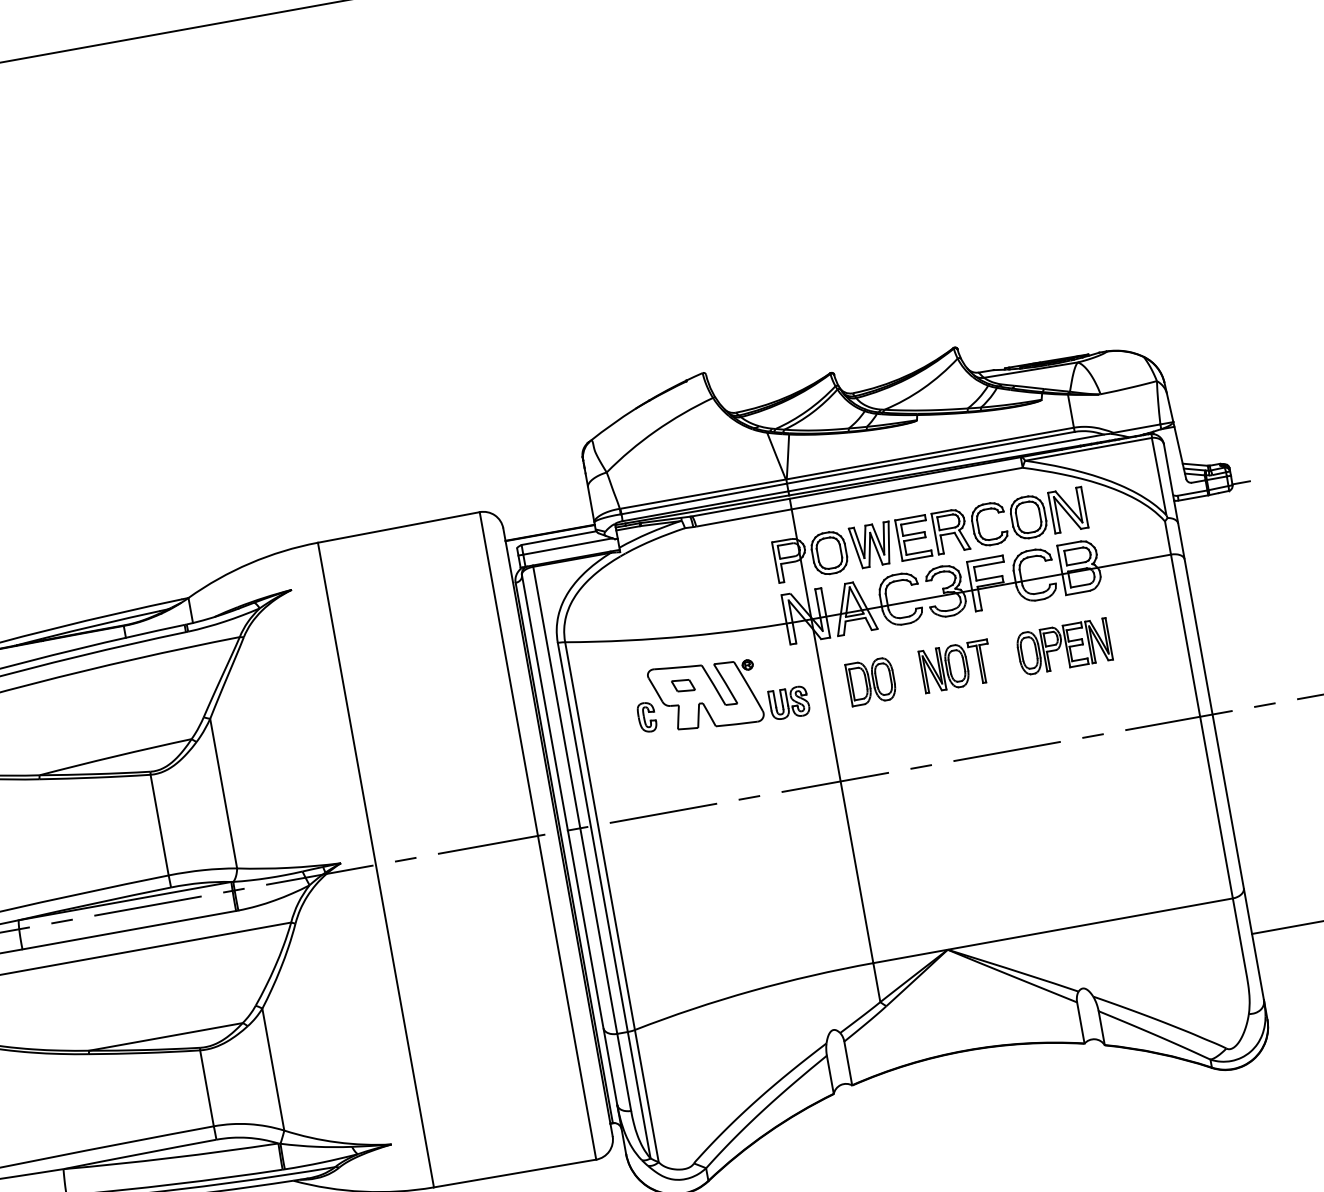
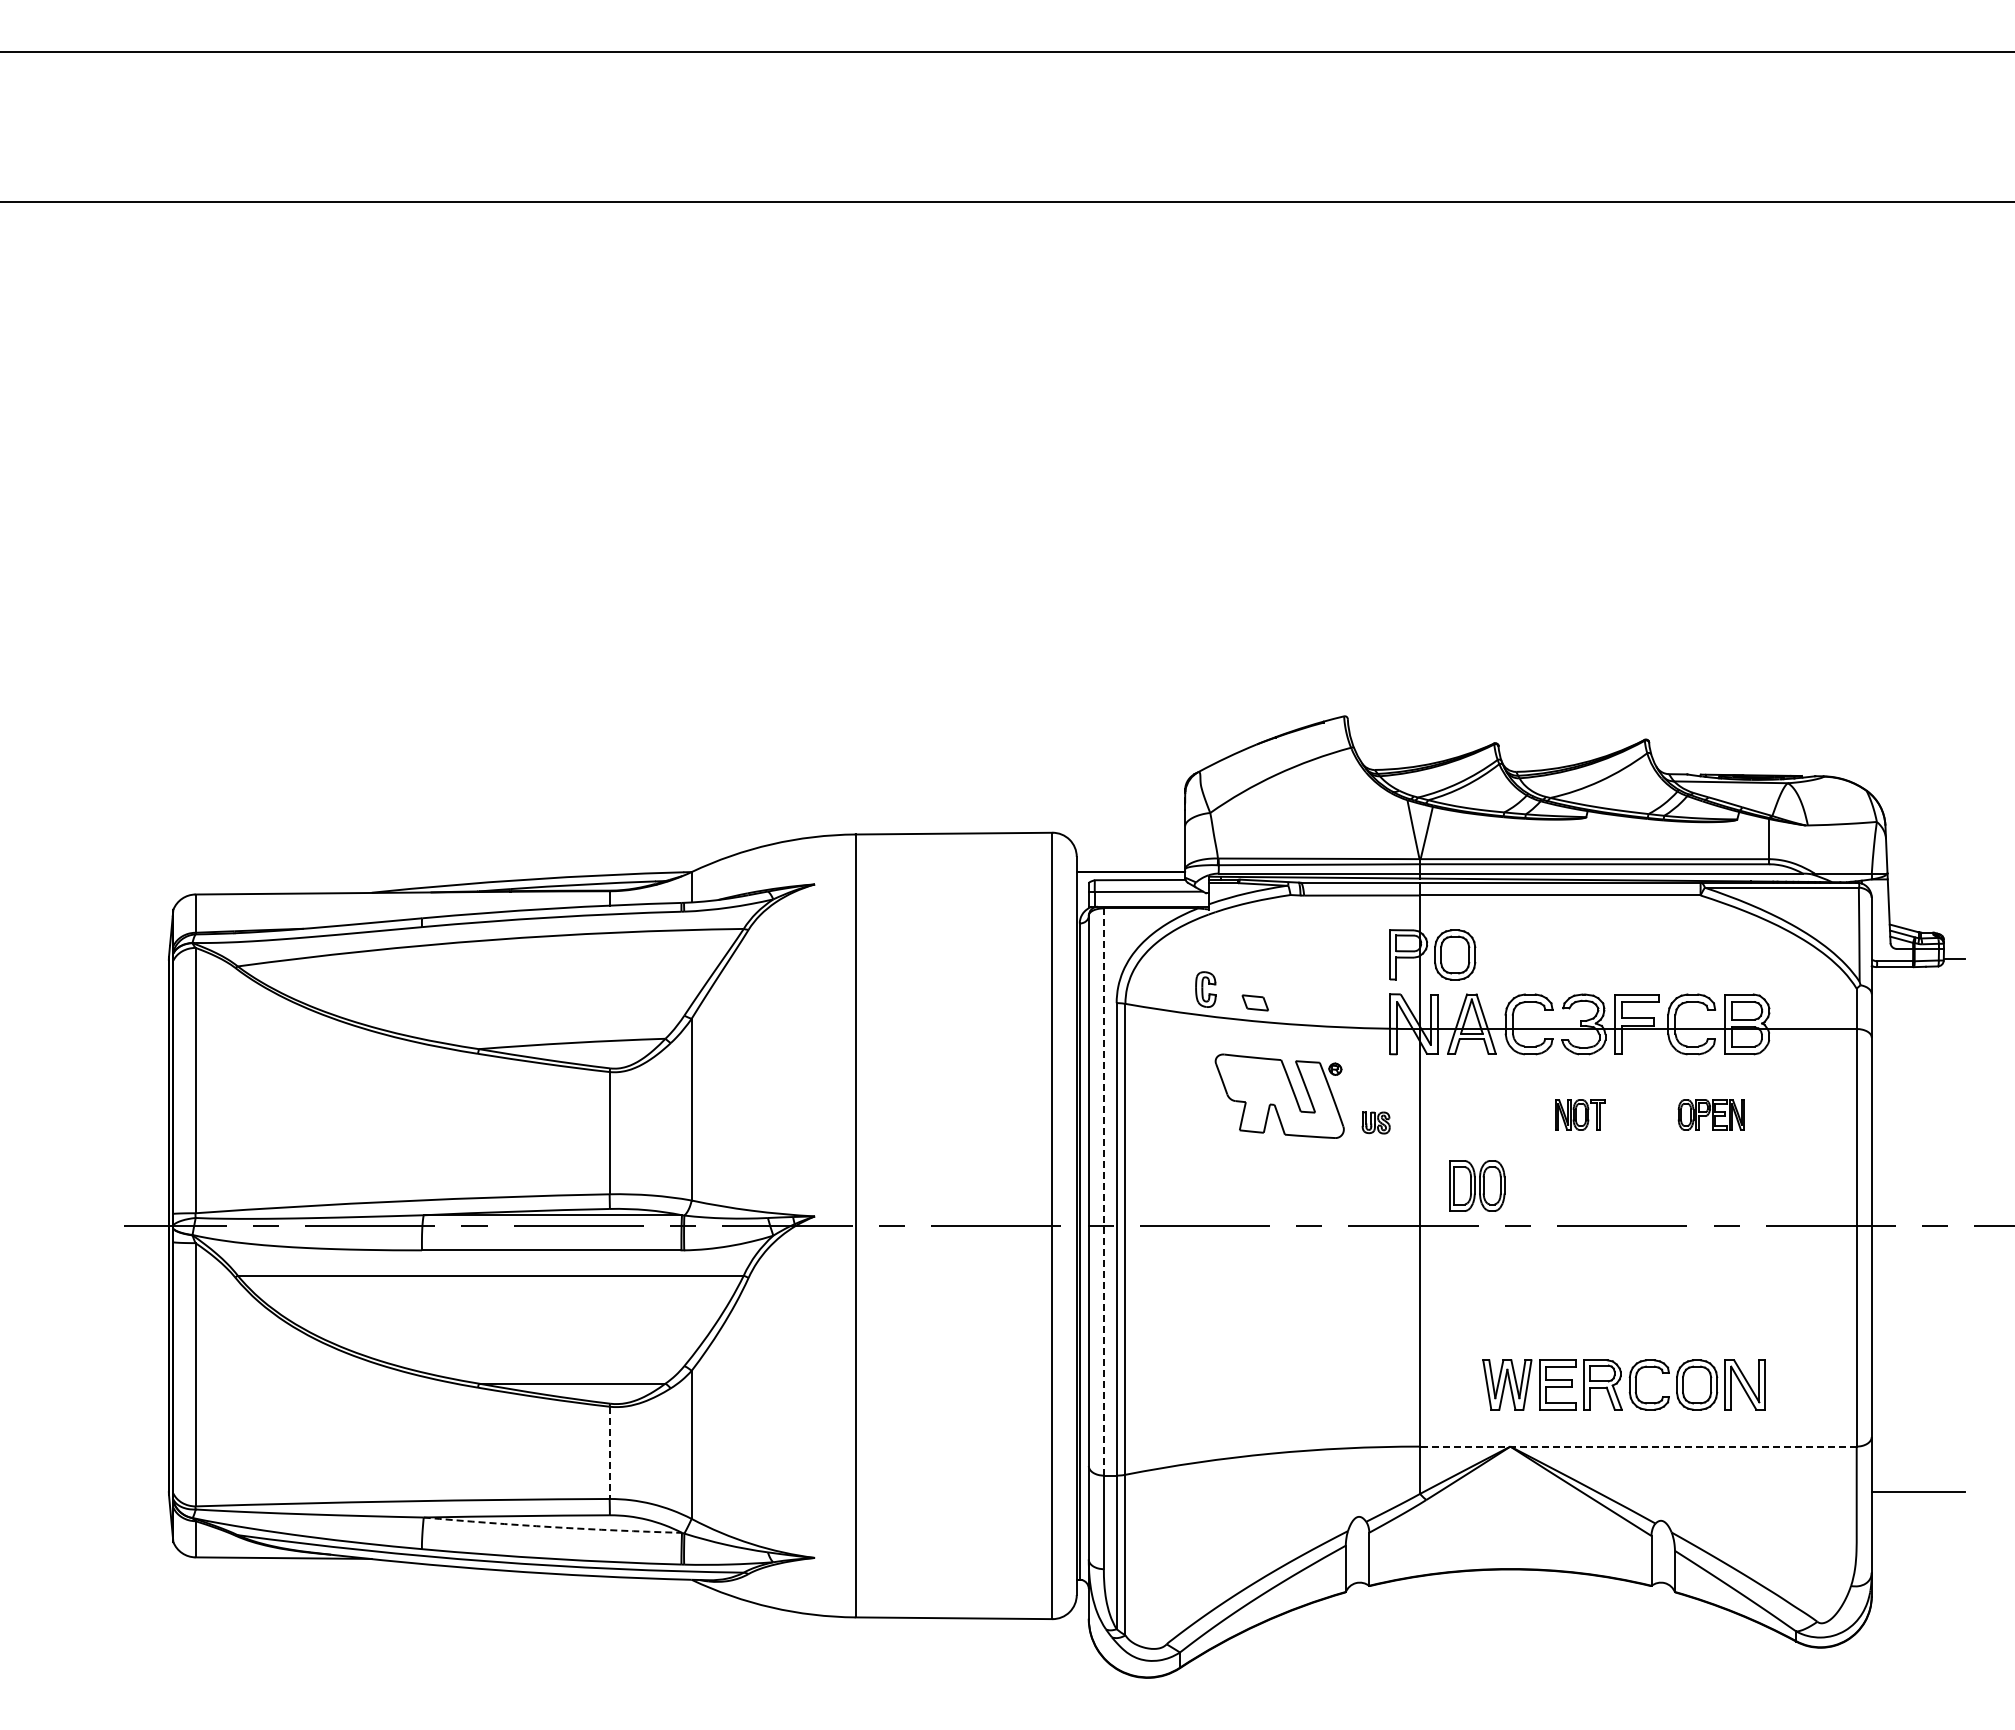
part: (967, 527) -> (1623, 1384), moved
part: (1064, 646) -> (1711, 1114), size x0.6
part: (956, 665) -> (1580, 1114), size x0.6
part: (871, 681) -> (1477, 1185), moved
part: (682, 685) -> (1254, 1002), moved
part: (788, 702) -> (1375, 1122), size x0.6
part: (646, 717) -> (1205, 989), moved
line: (574, 799) -> (1103, 1190), solid -> dashed
line: (1052, 930) -> (1637, 1446), solid -> dashed
line: (206, 1088) -> (609, 1453), solid -> dashed
arc: (171, 1158) -> (552, 1527), solid -> dashed

